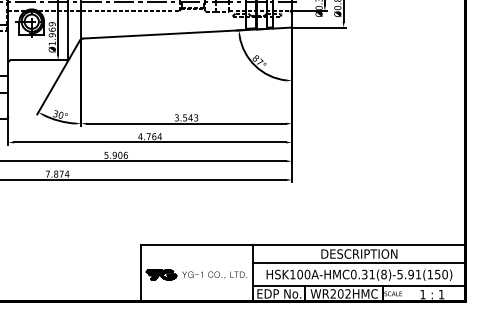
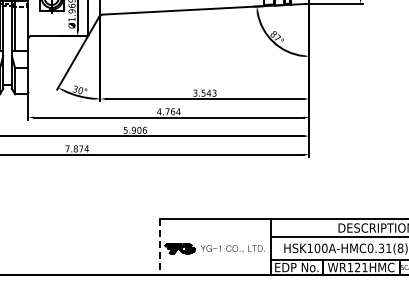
line: (141, 273) -> (160, 247), solid -> dashed
text: (340, 293) -> (357, 267), WR202HMC -> WR121HMC

